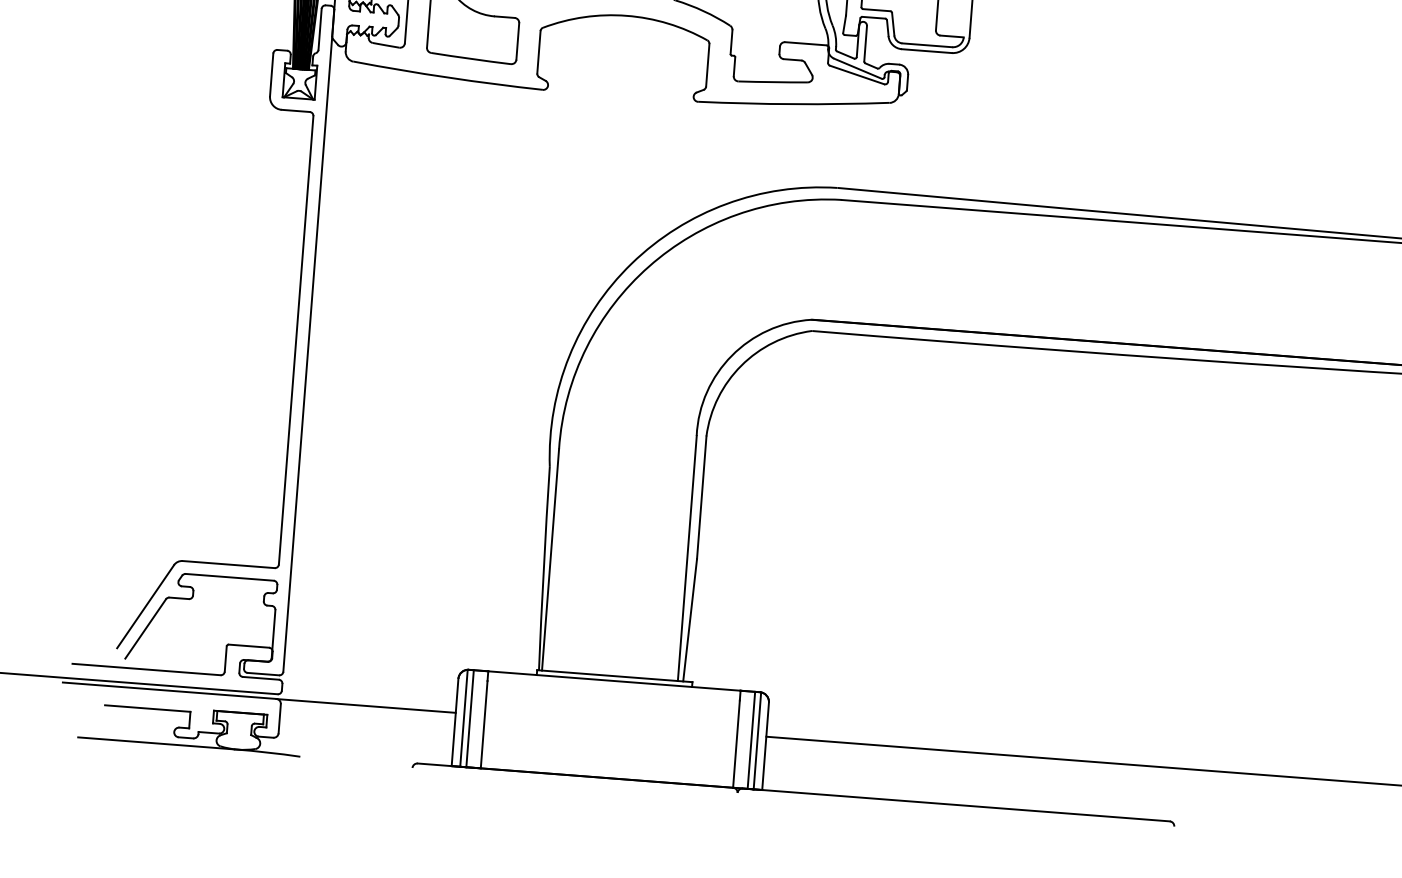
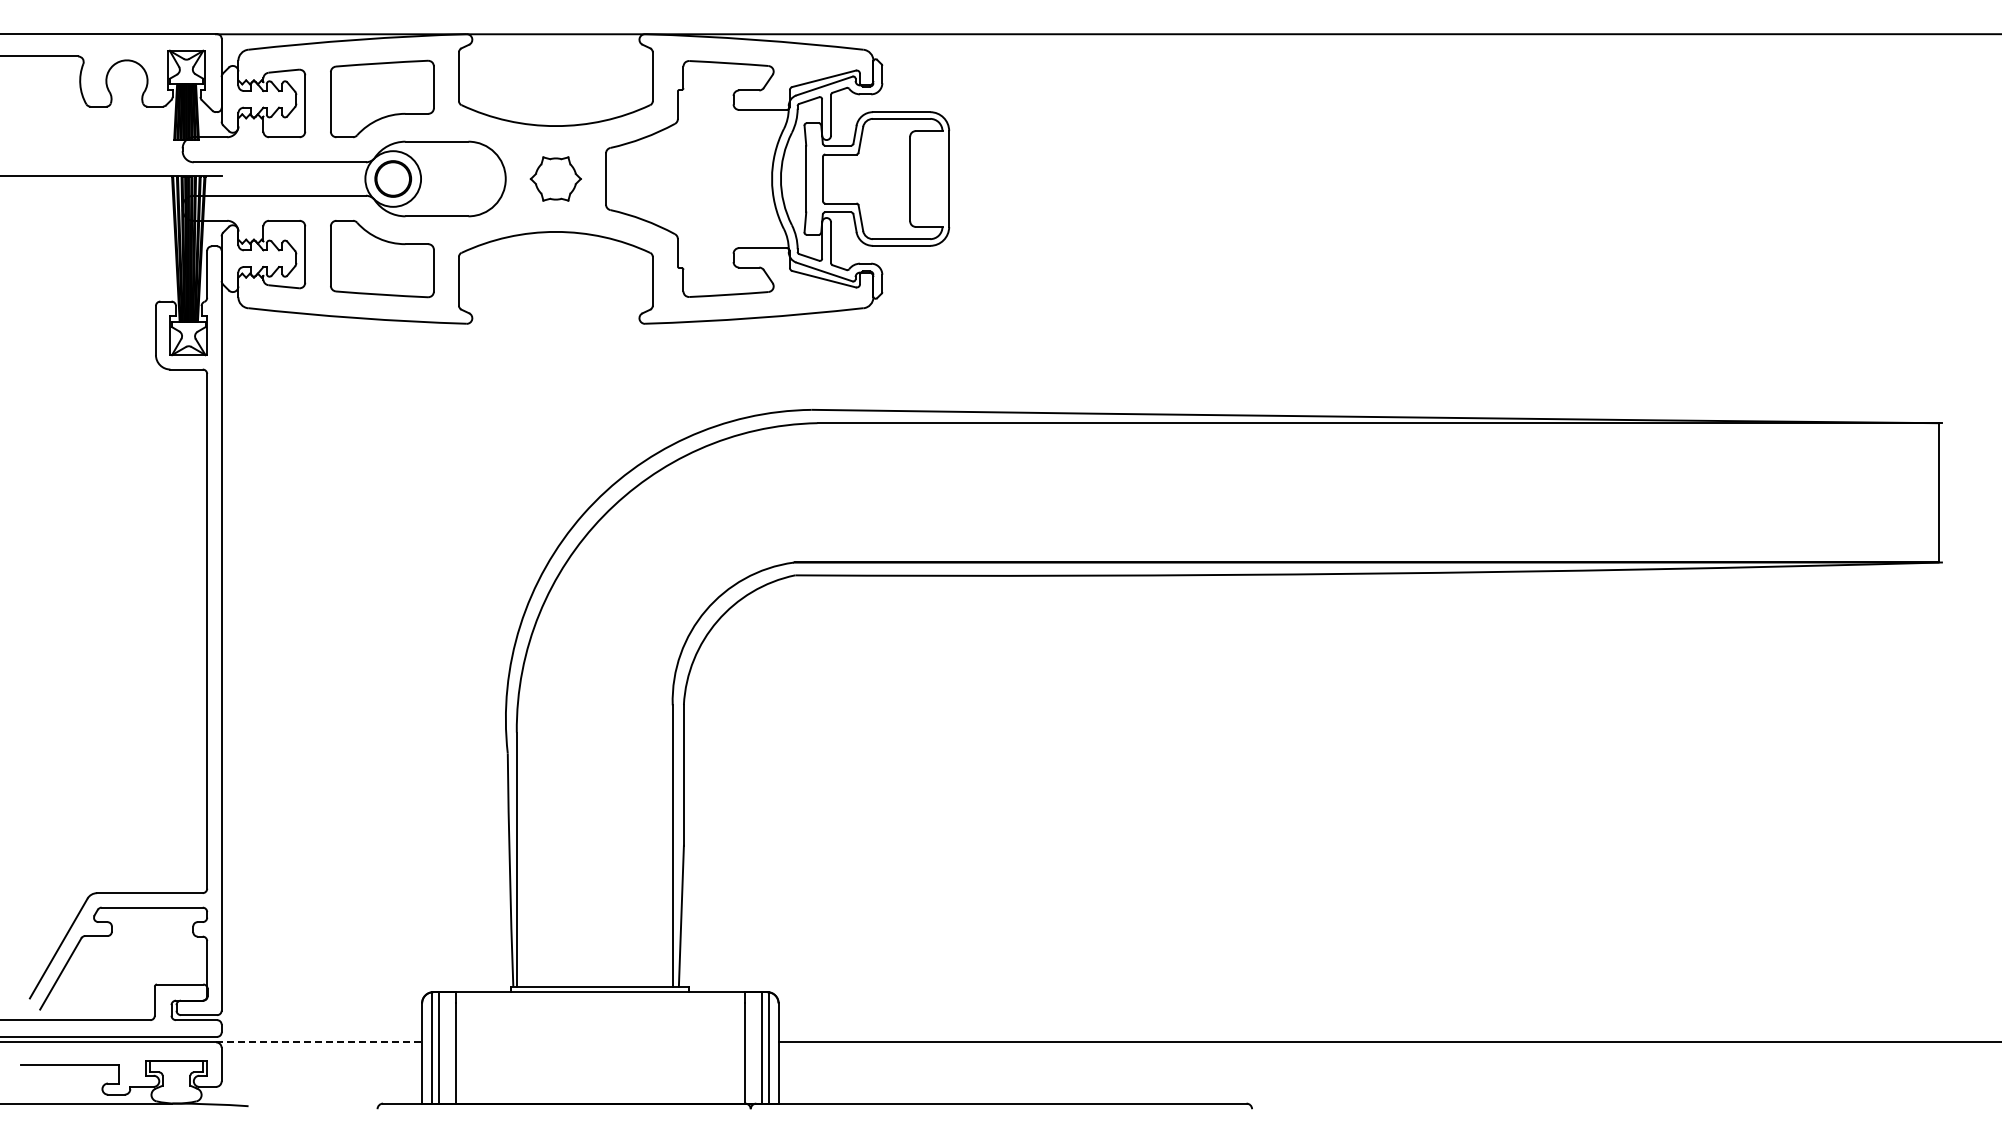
line: (366, 706) -> (319, 1042), solid -> dashed

